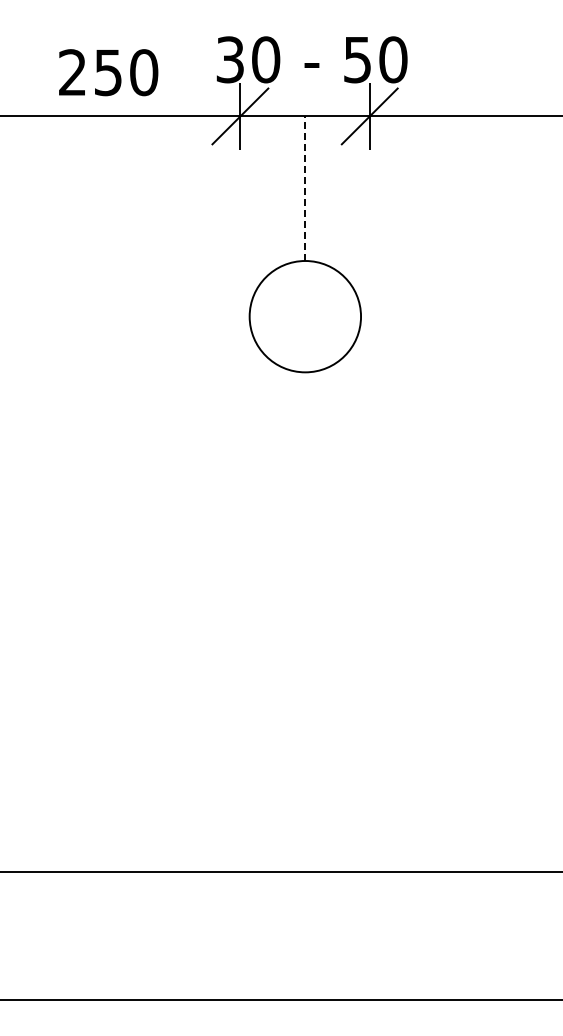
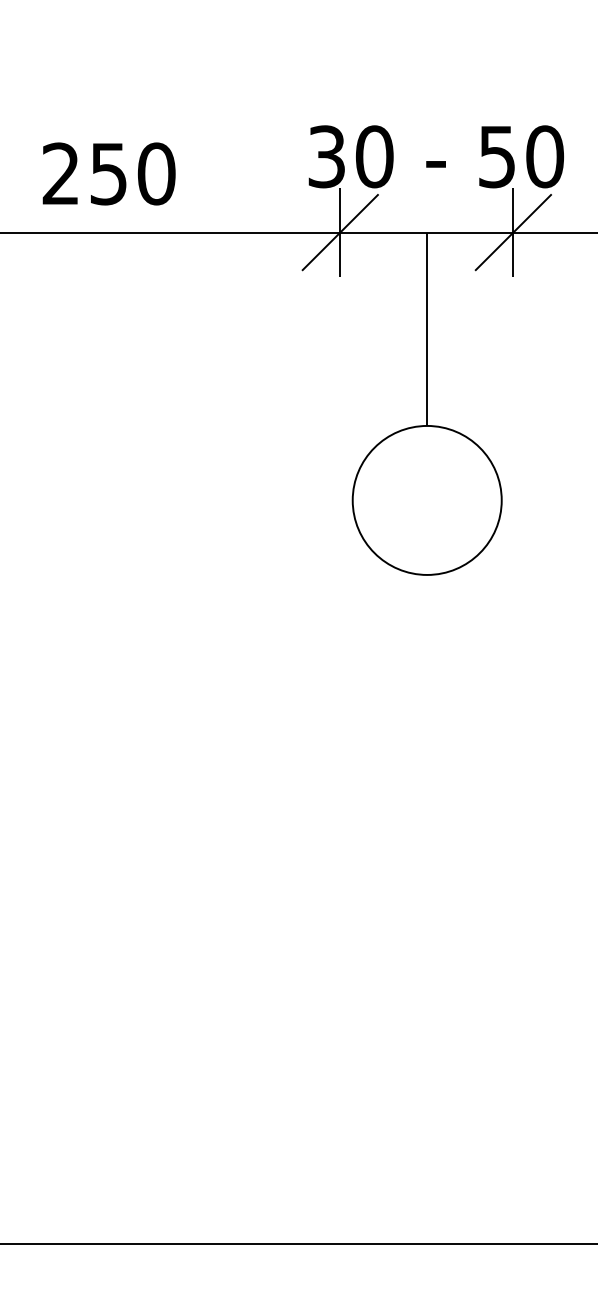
text: (108, 72) -> (108, 173), moved
line: (305, 188) -> (427, 328), dashed -> solid

